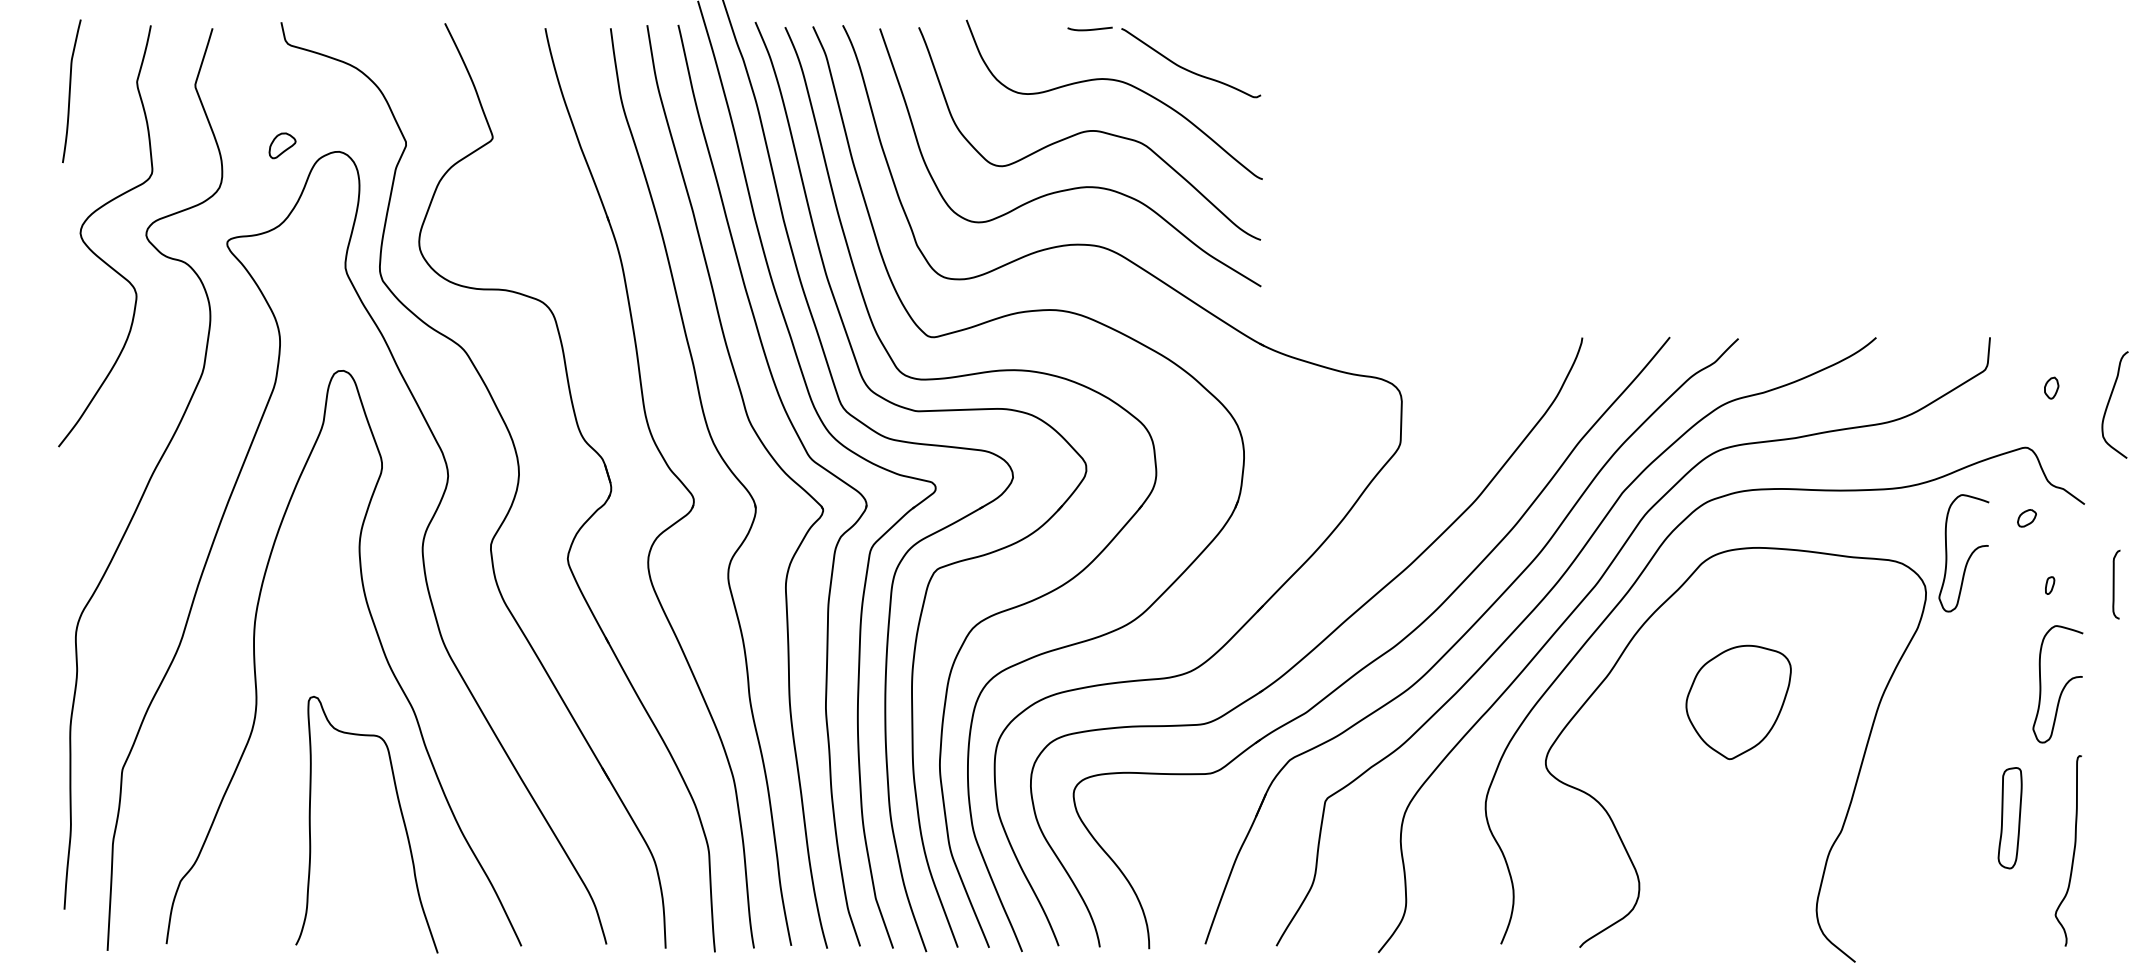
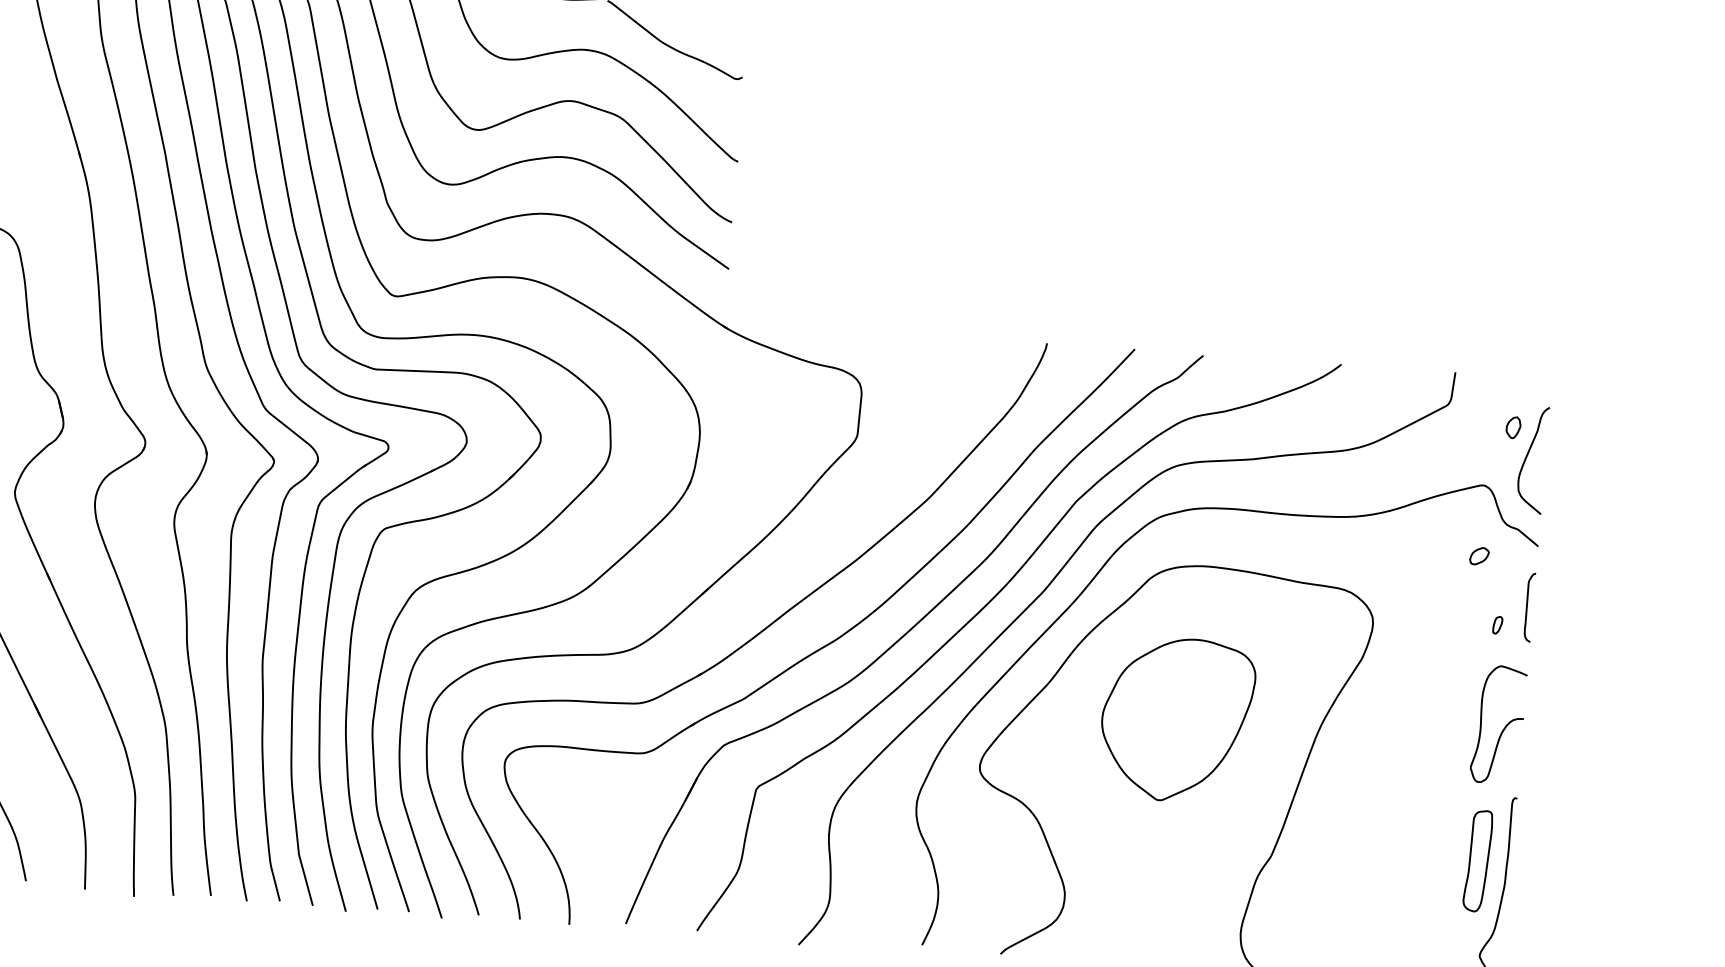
curve: (2109, 403) -> (1527, 458), moved
curve: (1969, 555) -> (1419, 589), removed
curve: (2114, 584) -> (1527, 607), moved
part: (1738, 702) -> (1177, 720), size x1.43
part: (2009, 818) -> (1477, 861), moved

